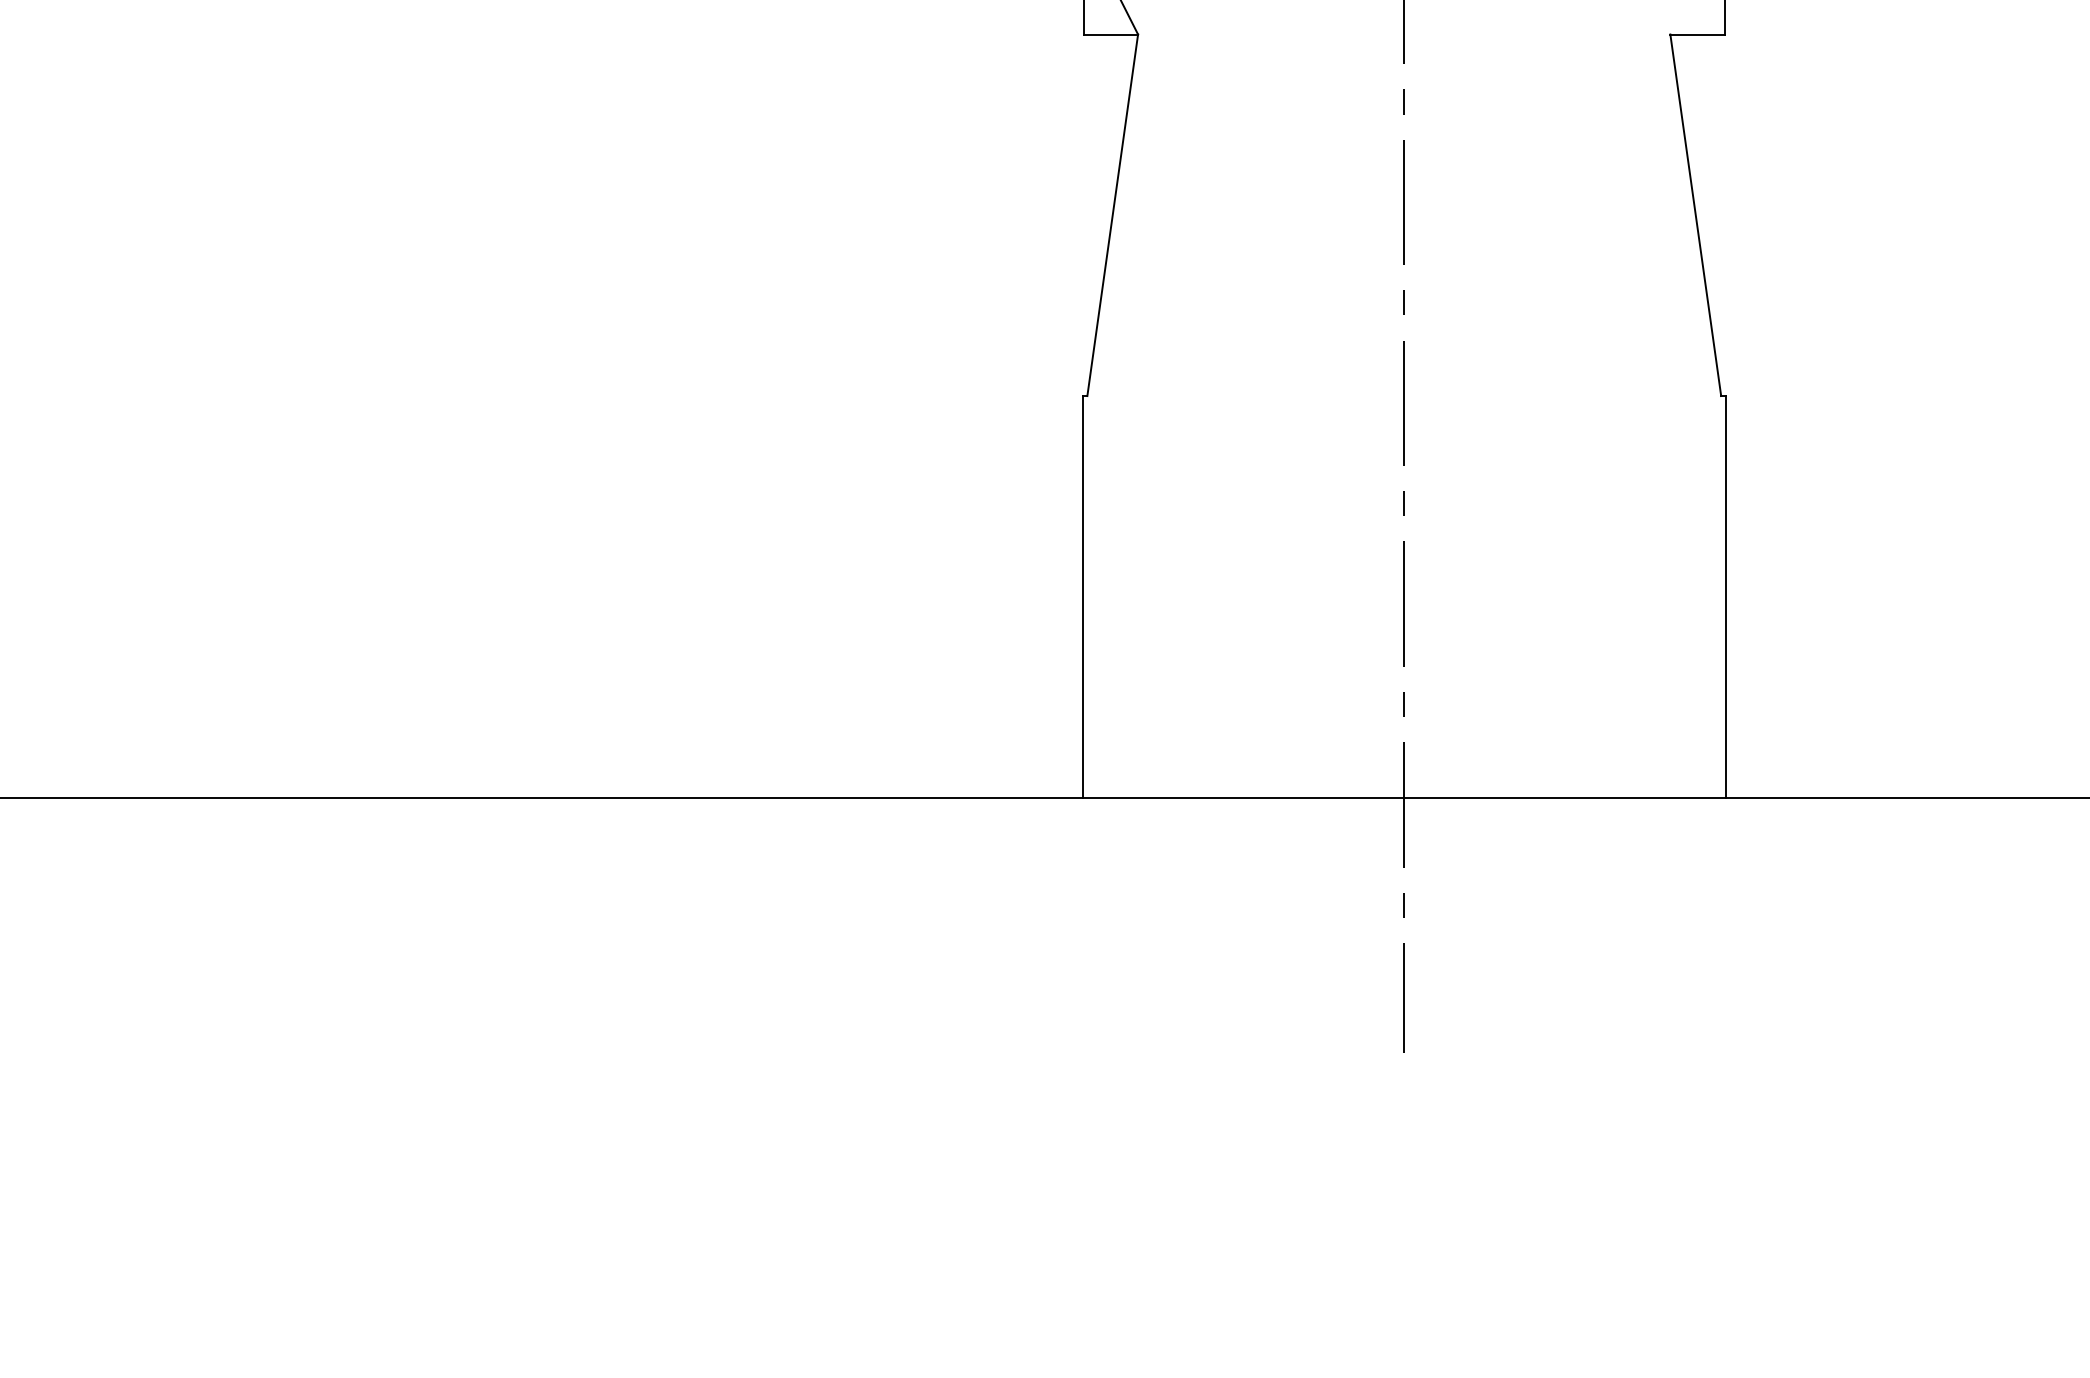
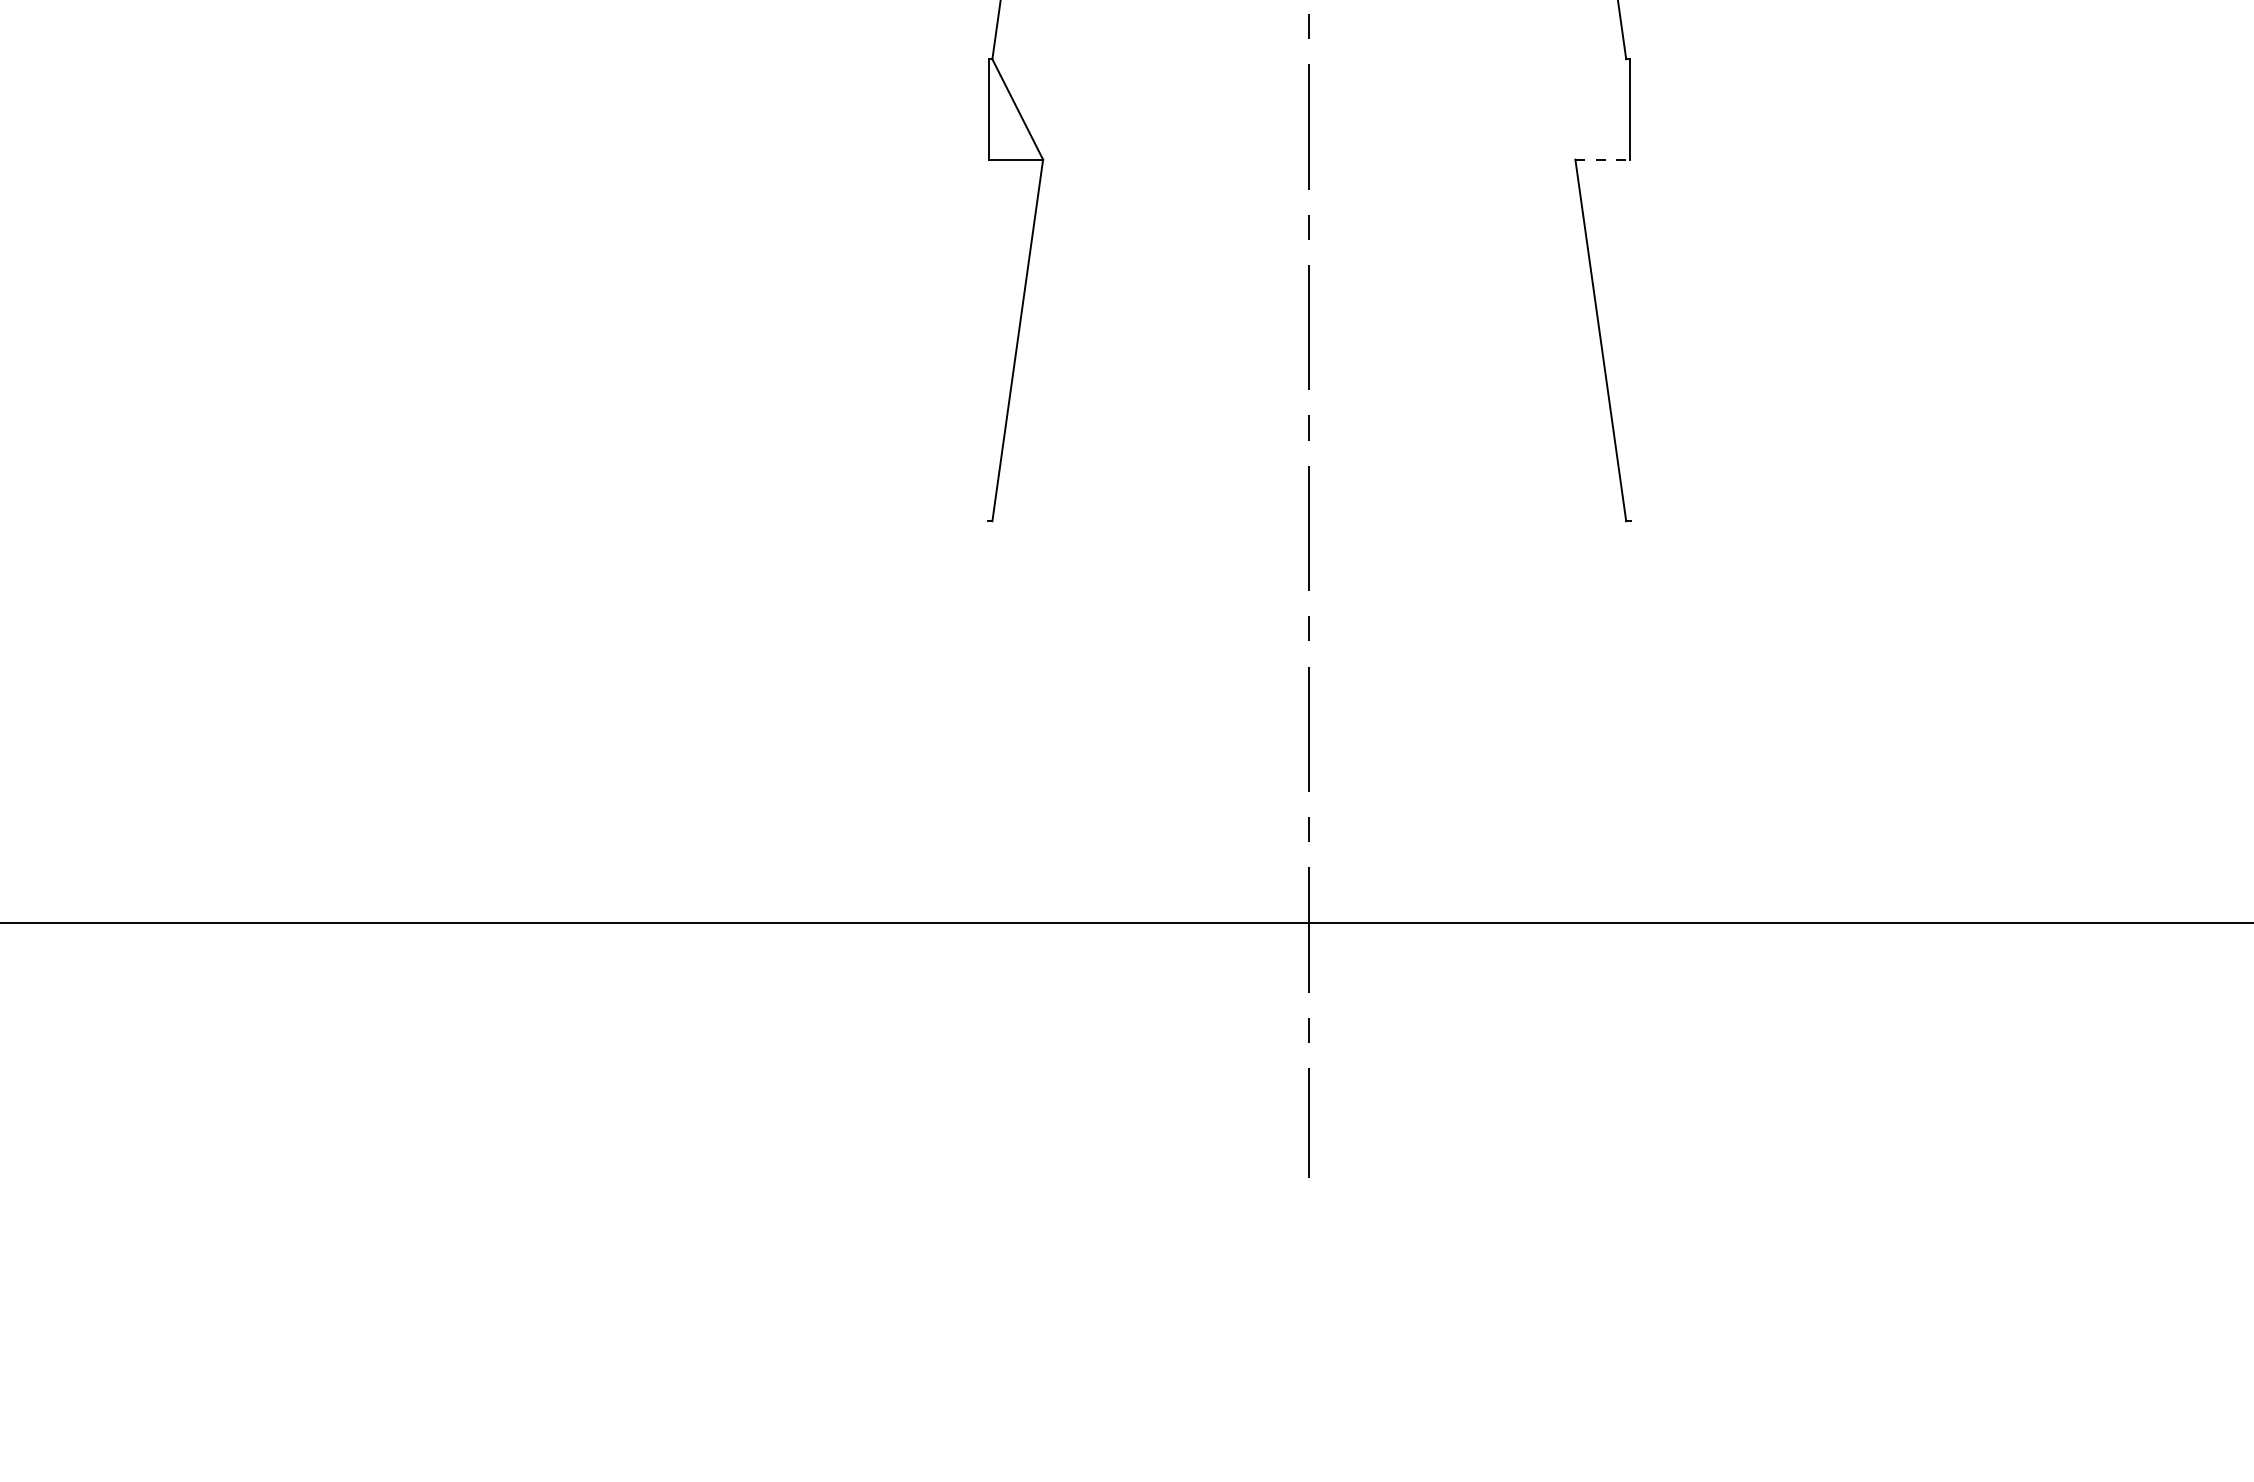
line: (1698, 34) -> (1603, 159), solid -> dashed
line: (1082, 596) -> (987, 721), removed
line: (1725, 596) -> (1630, 721), removed

